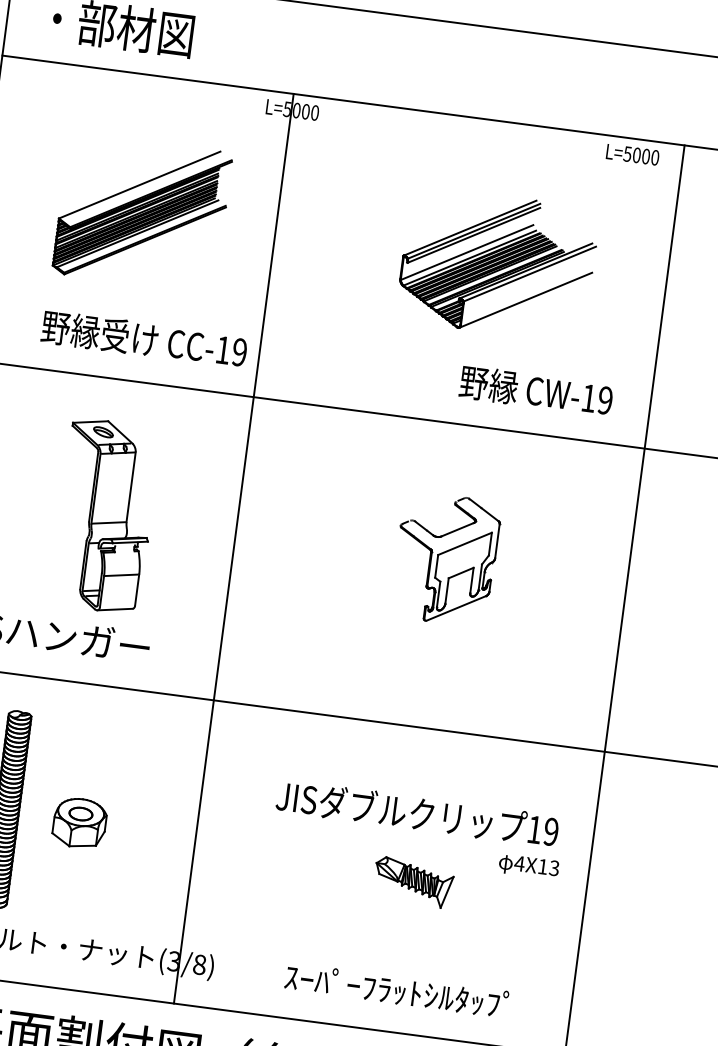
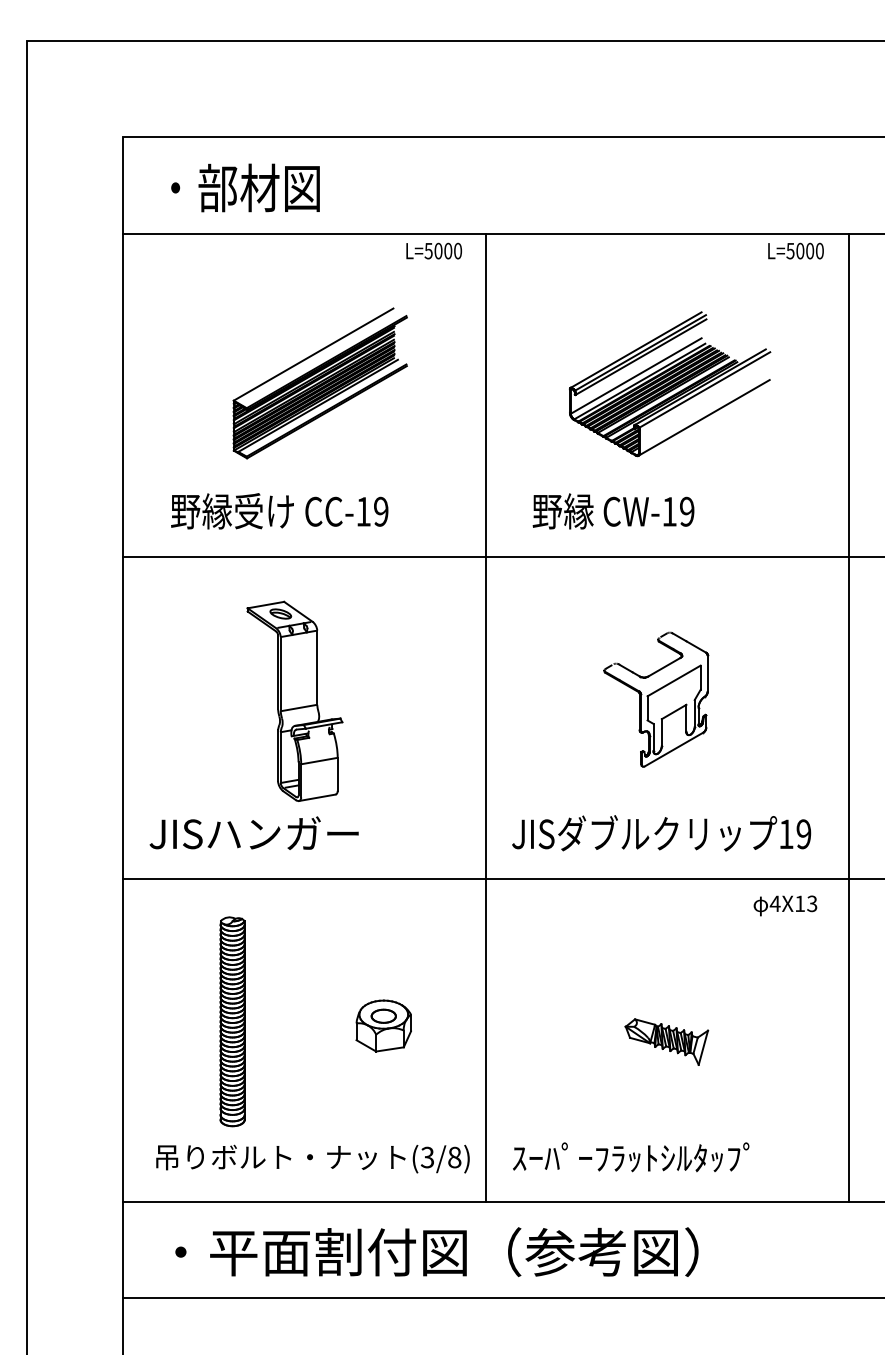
part: (141, 212) -> (319, 383), moved
text: (144, 339) -> (279, 511), moved
text: (536, 391) -> (613, 511), moved
line: (234, 548) -> (486, 717), moved
text: (417, 813) -> (661, 833), moved
part: (79, 822) -> (383, 1025), moved
text: (529, 866) -> (785, 905), moved
text: (396, 990) -> (631, 1157), moved

